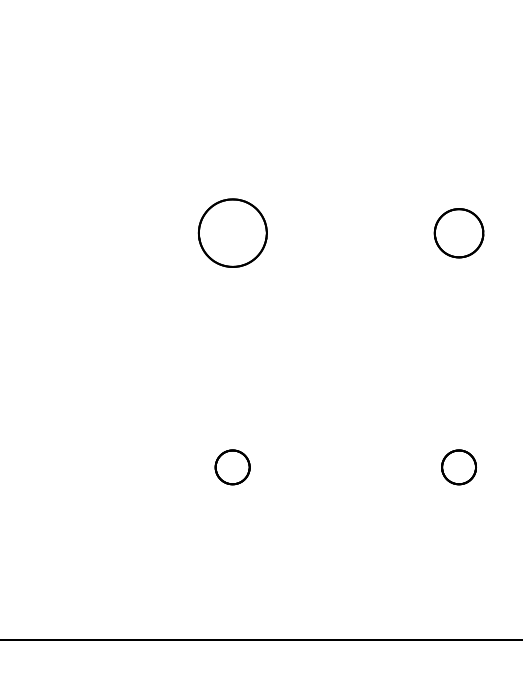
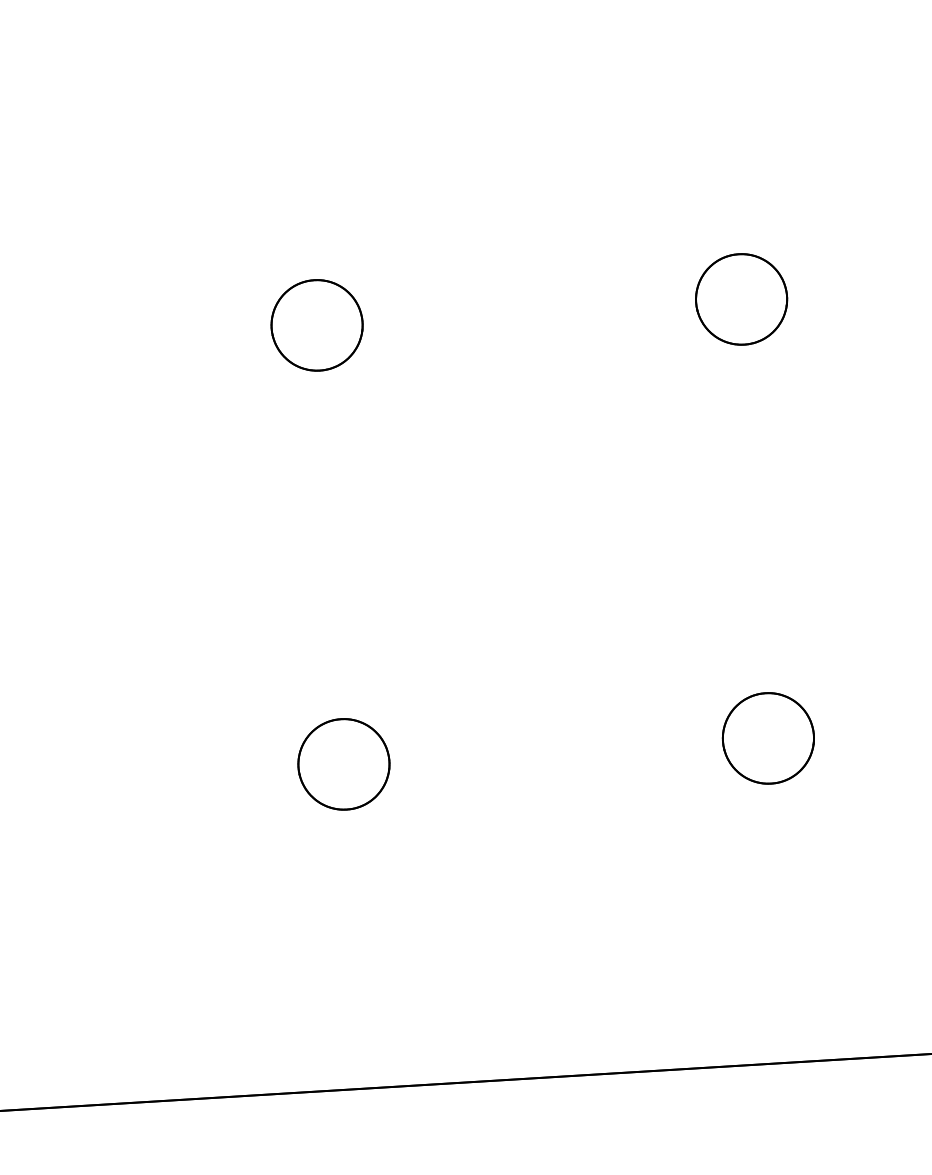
part: (232, 233) -> (316, 325), size x0.71
part: (232, 467) -> (343, 764), size x1.43
part: (458, 467) -> (767, 738), size x1.43

